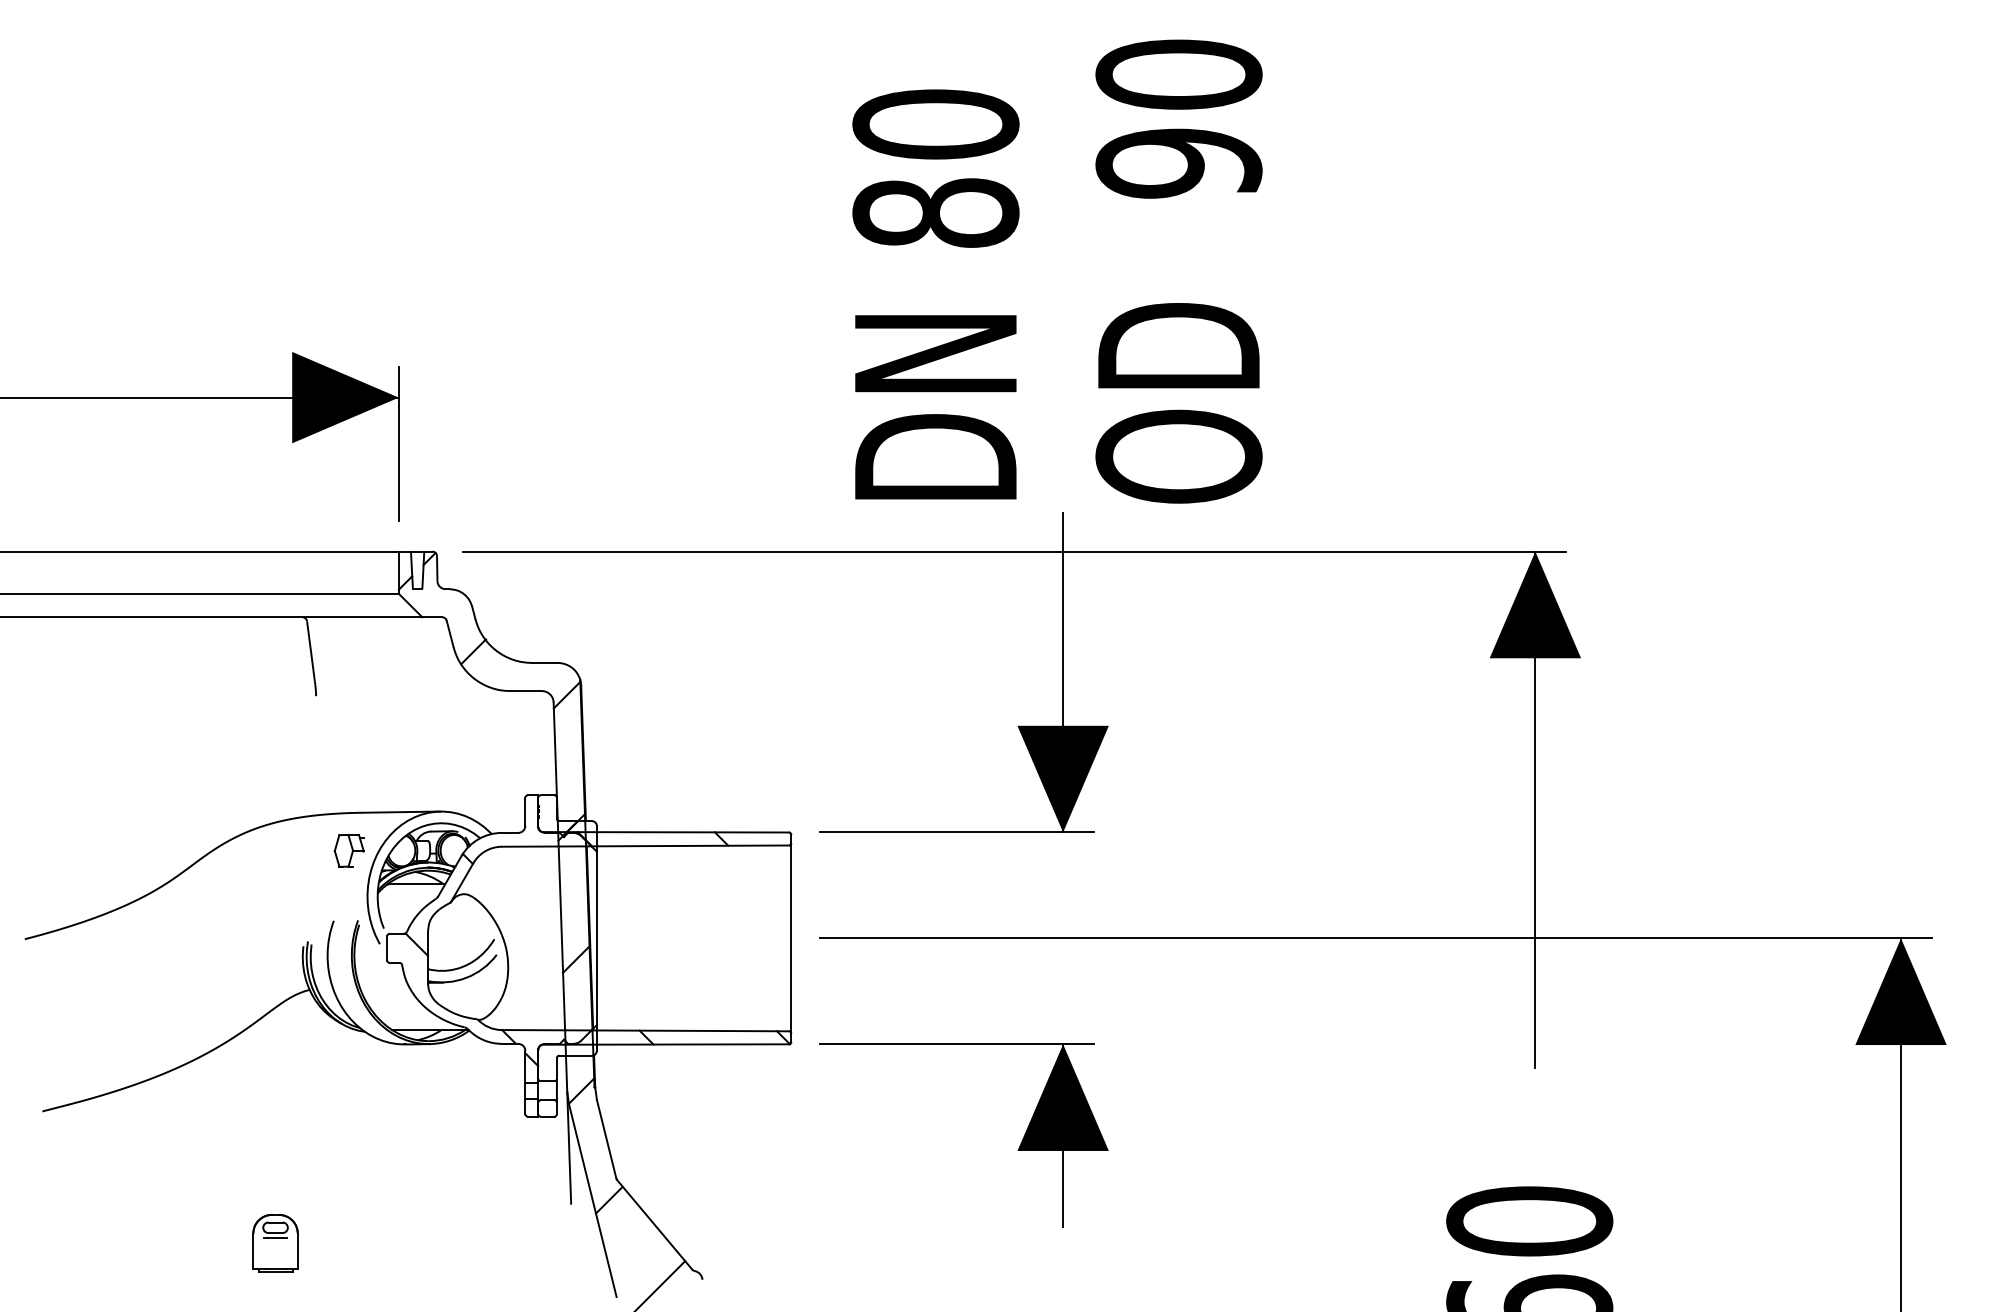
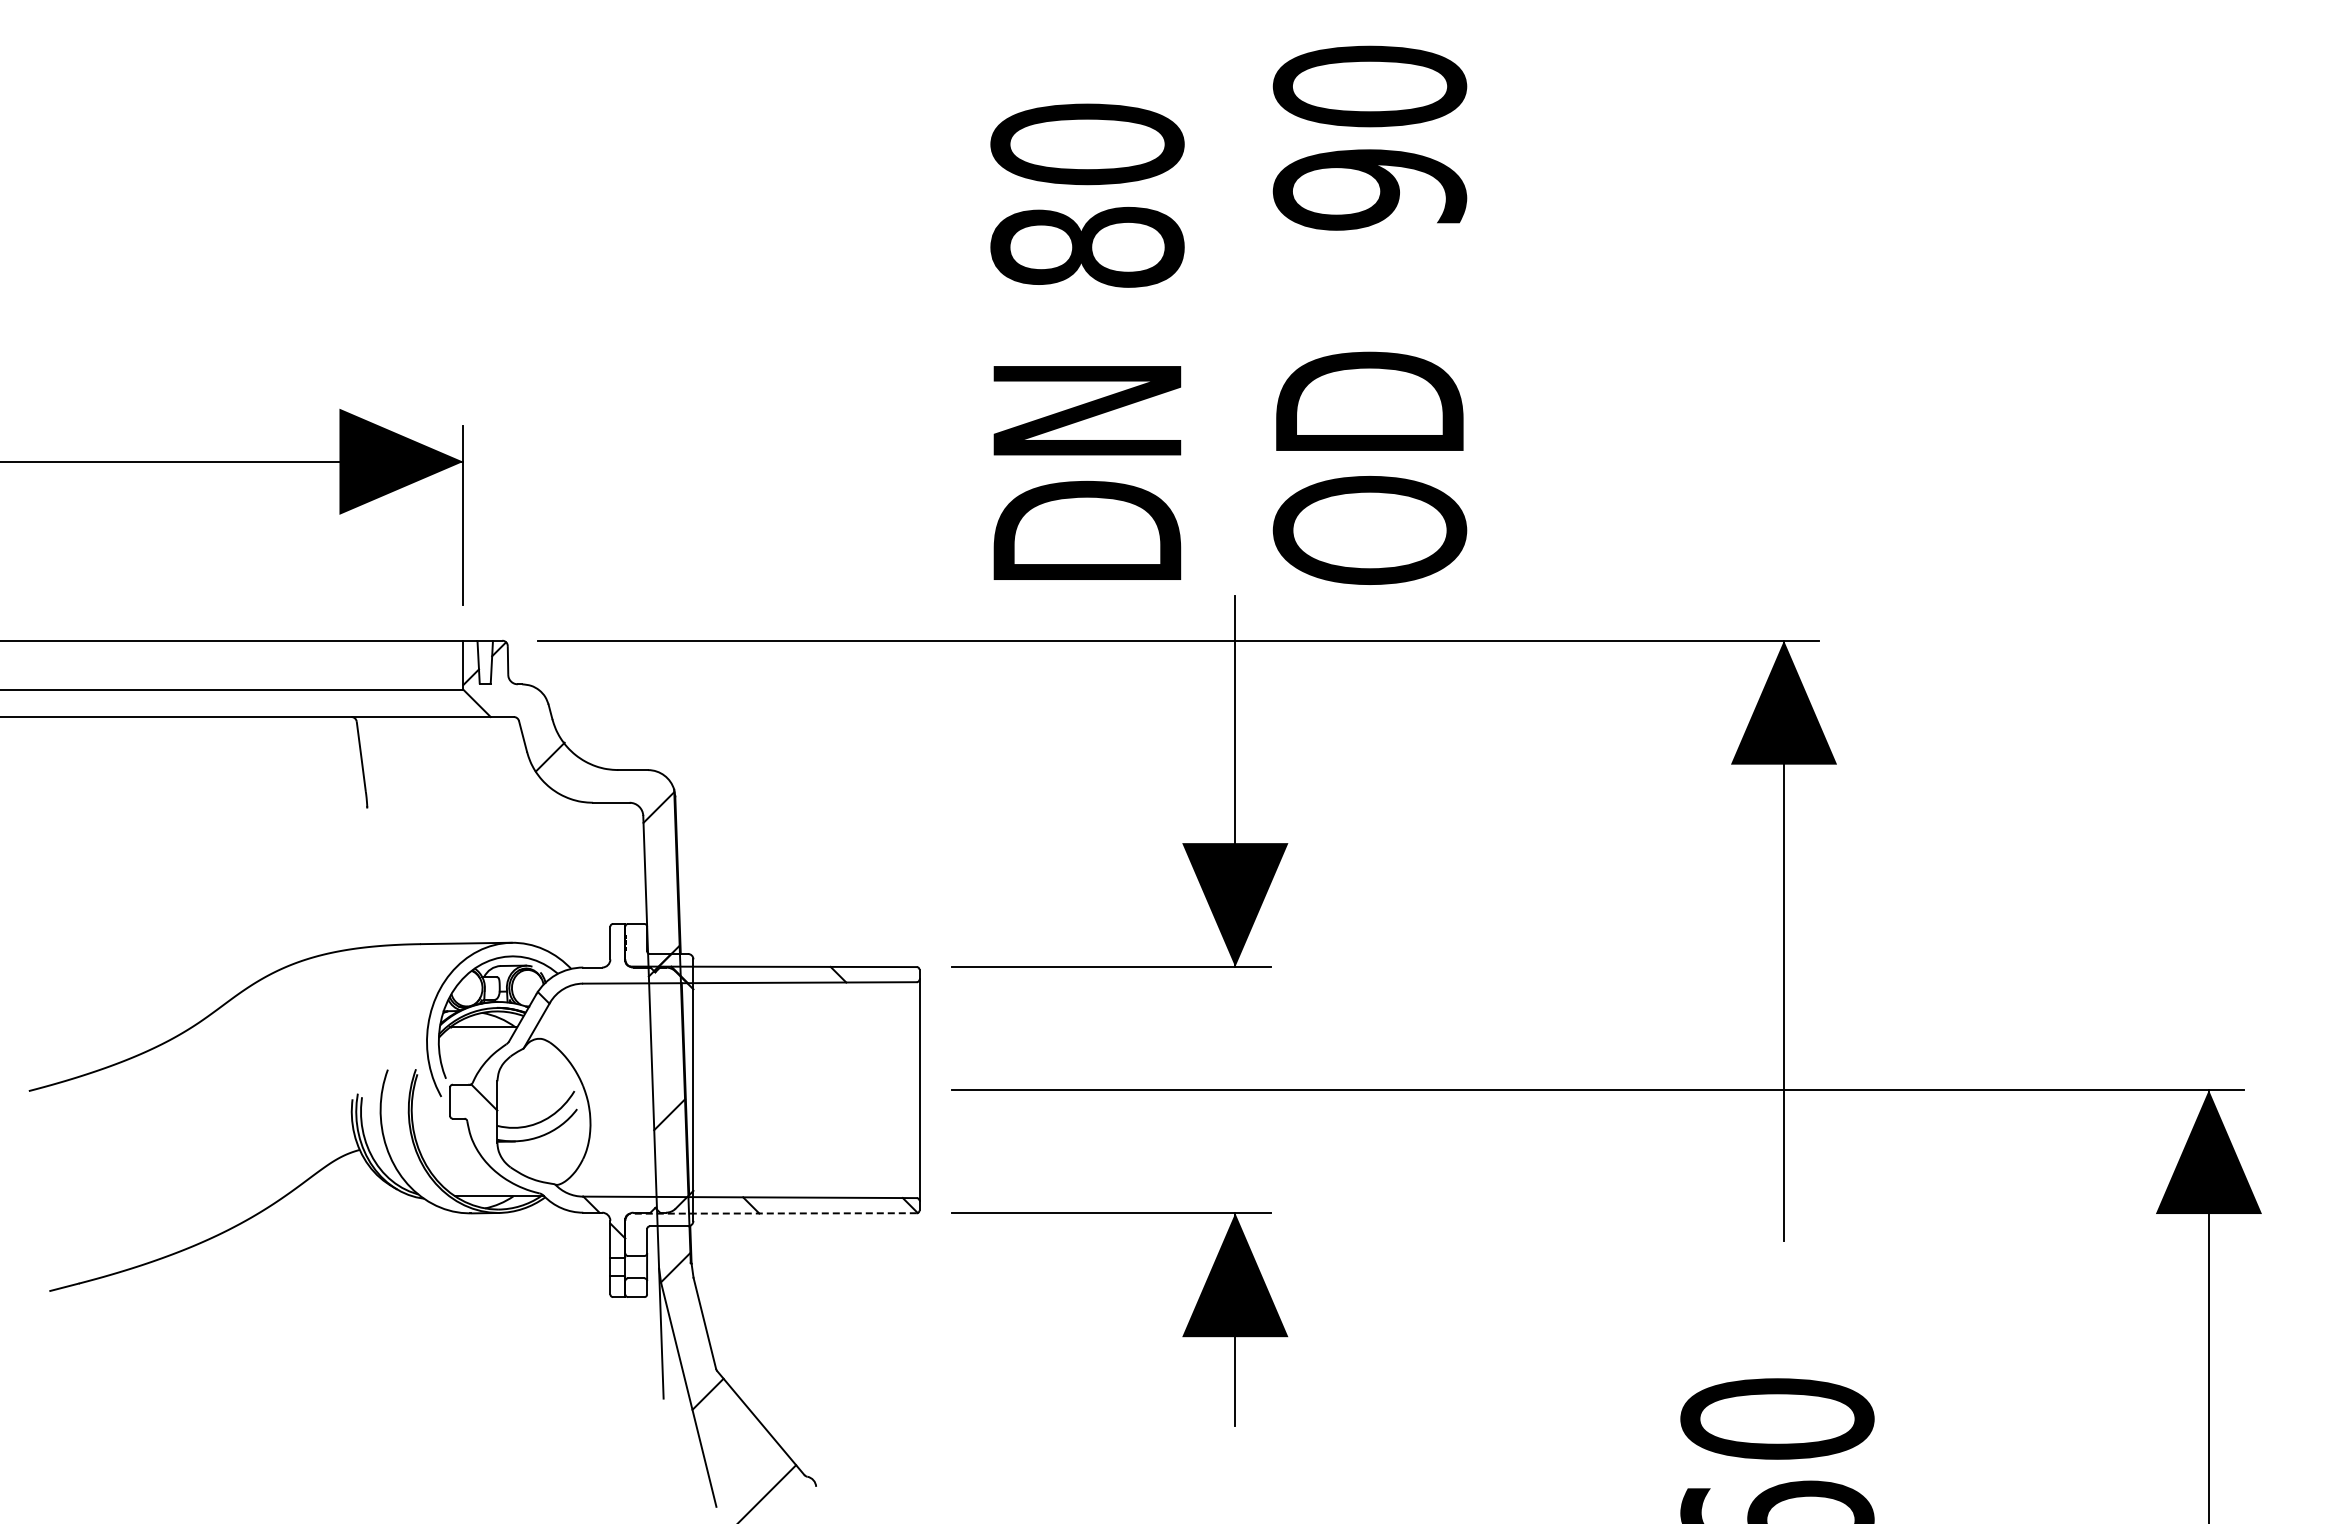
part: (349, 850) -> (405, 988), removed
line: (665, 1044) -> (773, 1213), solid -> dashed
part: (275, 1243) -> (319, 1444), removed

